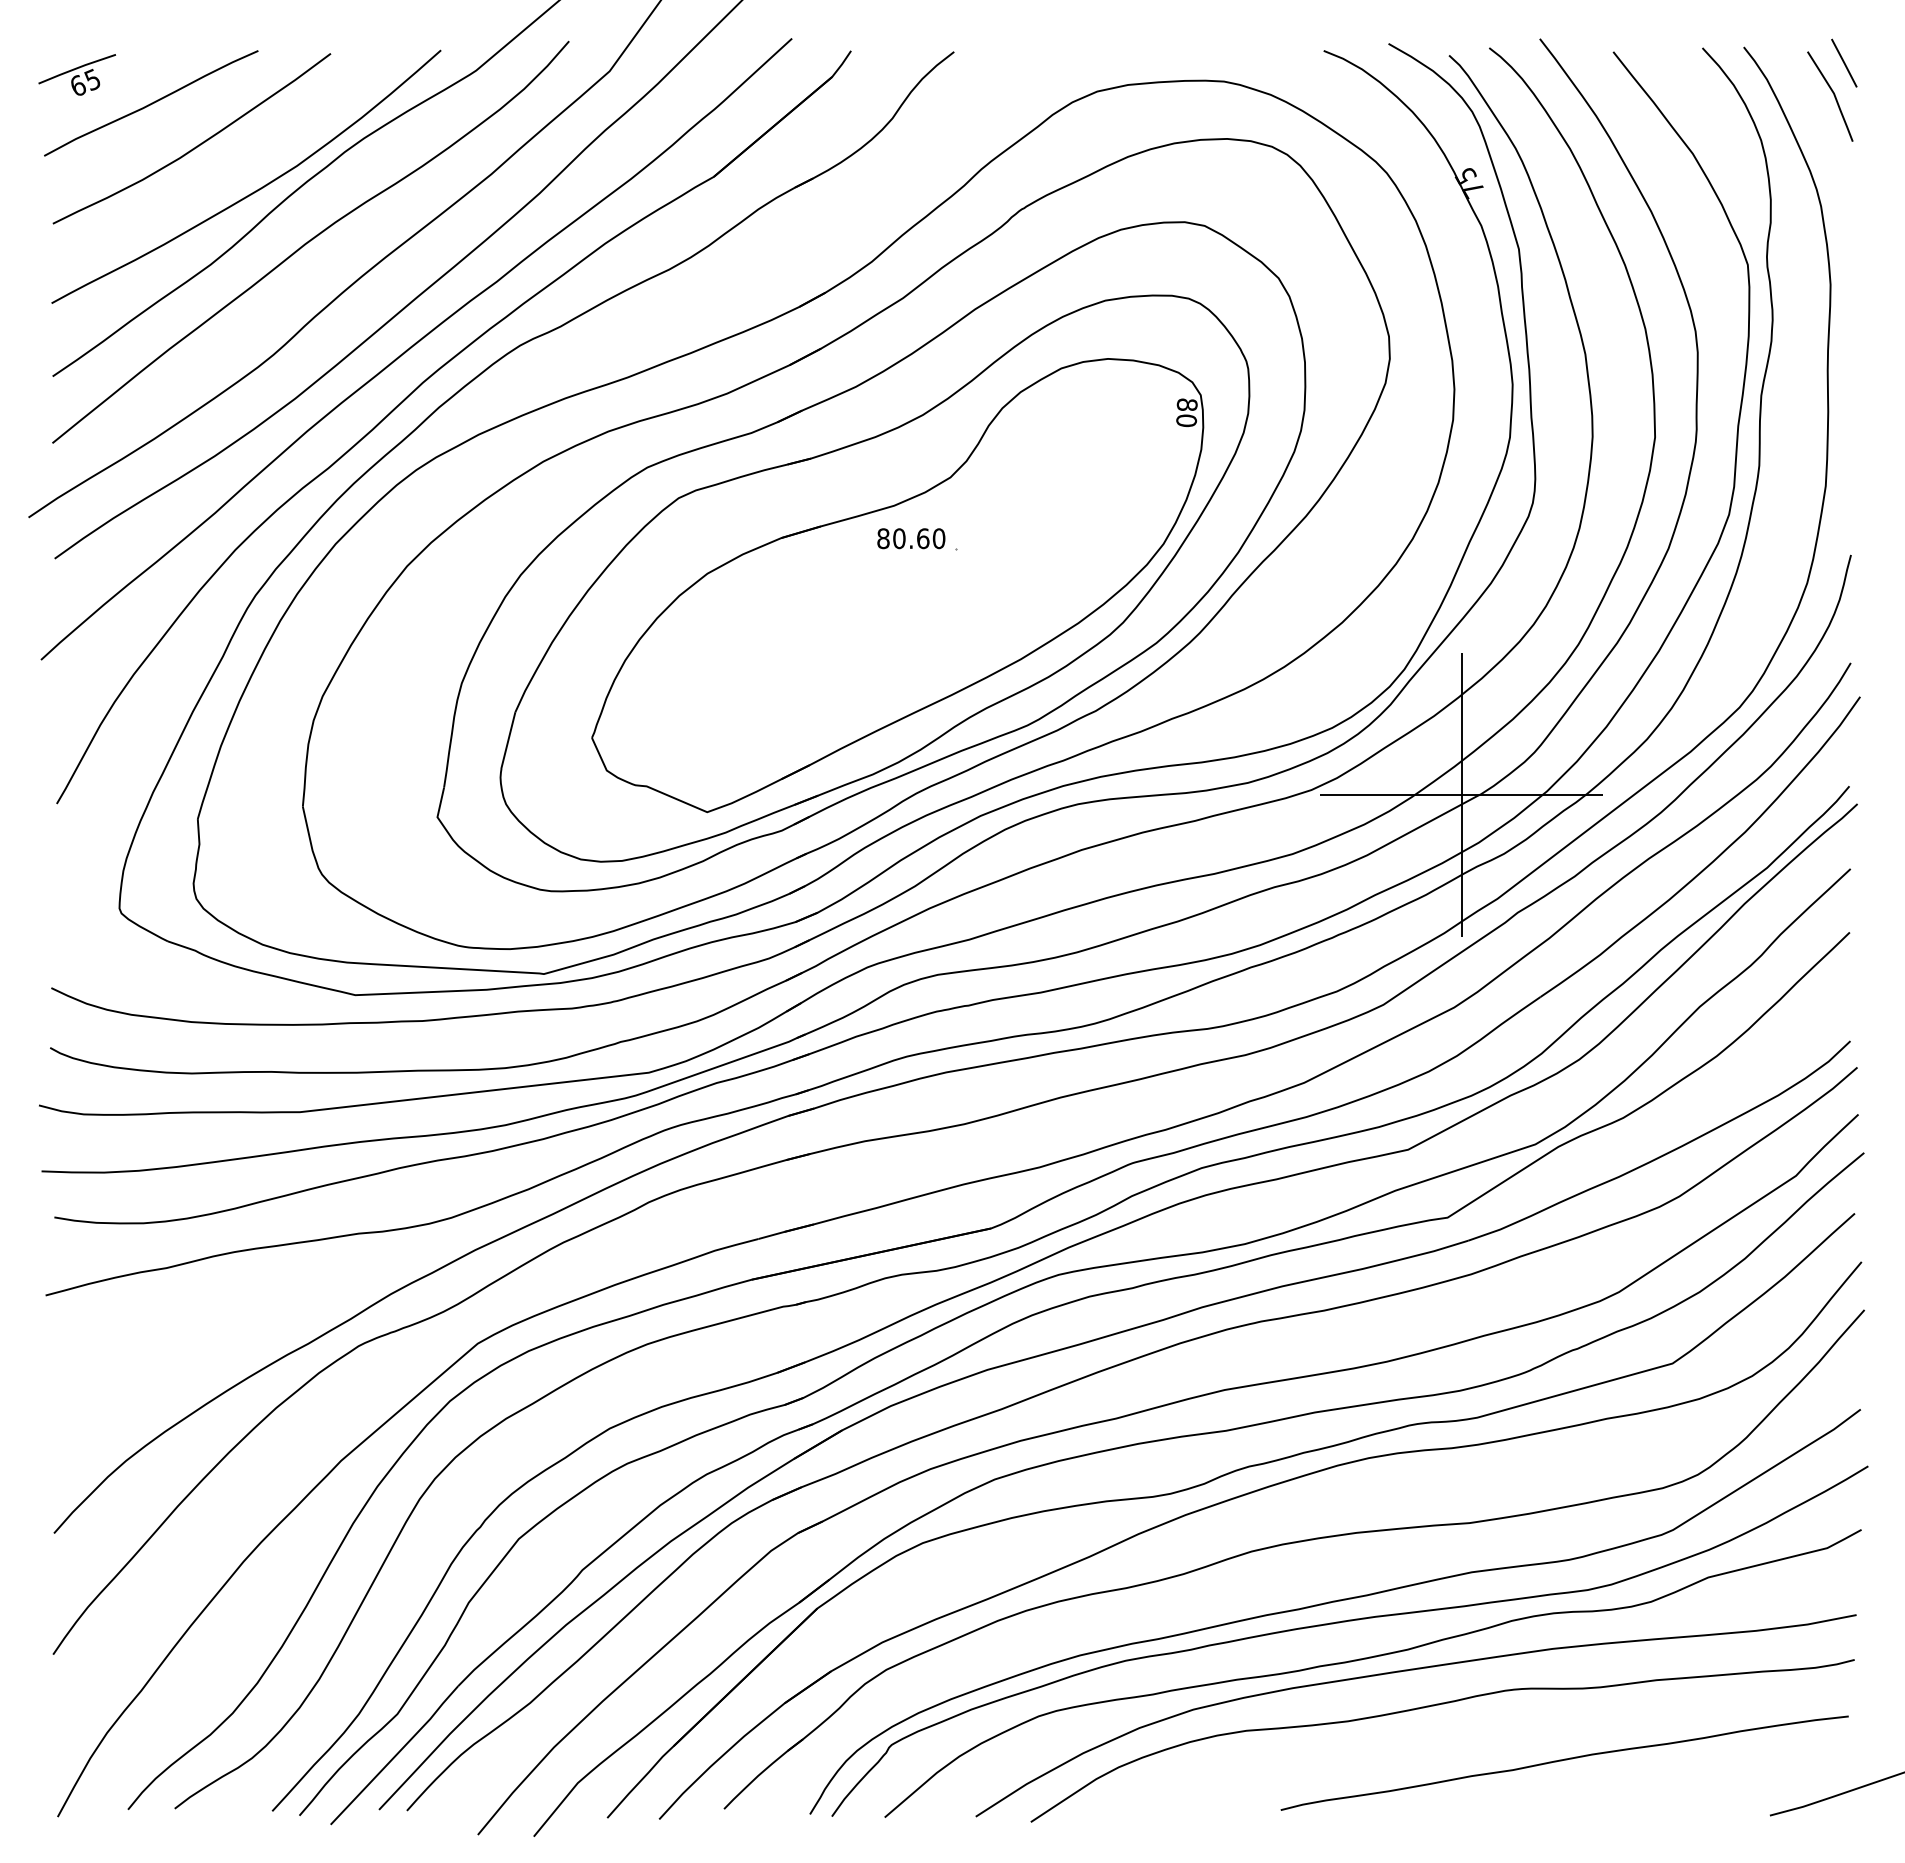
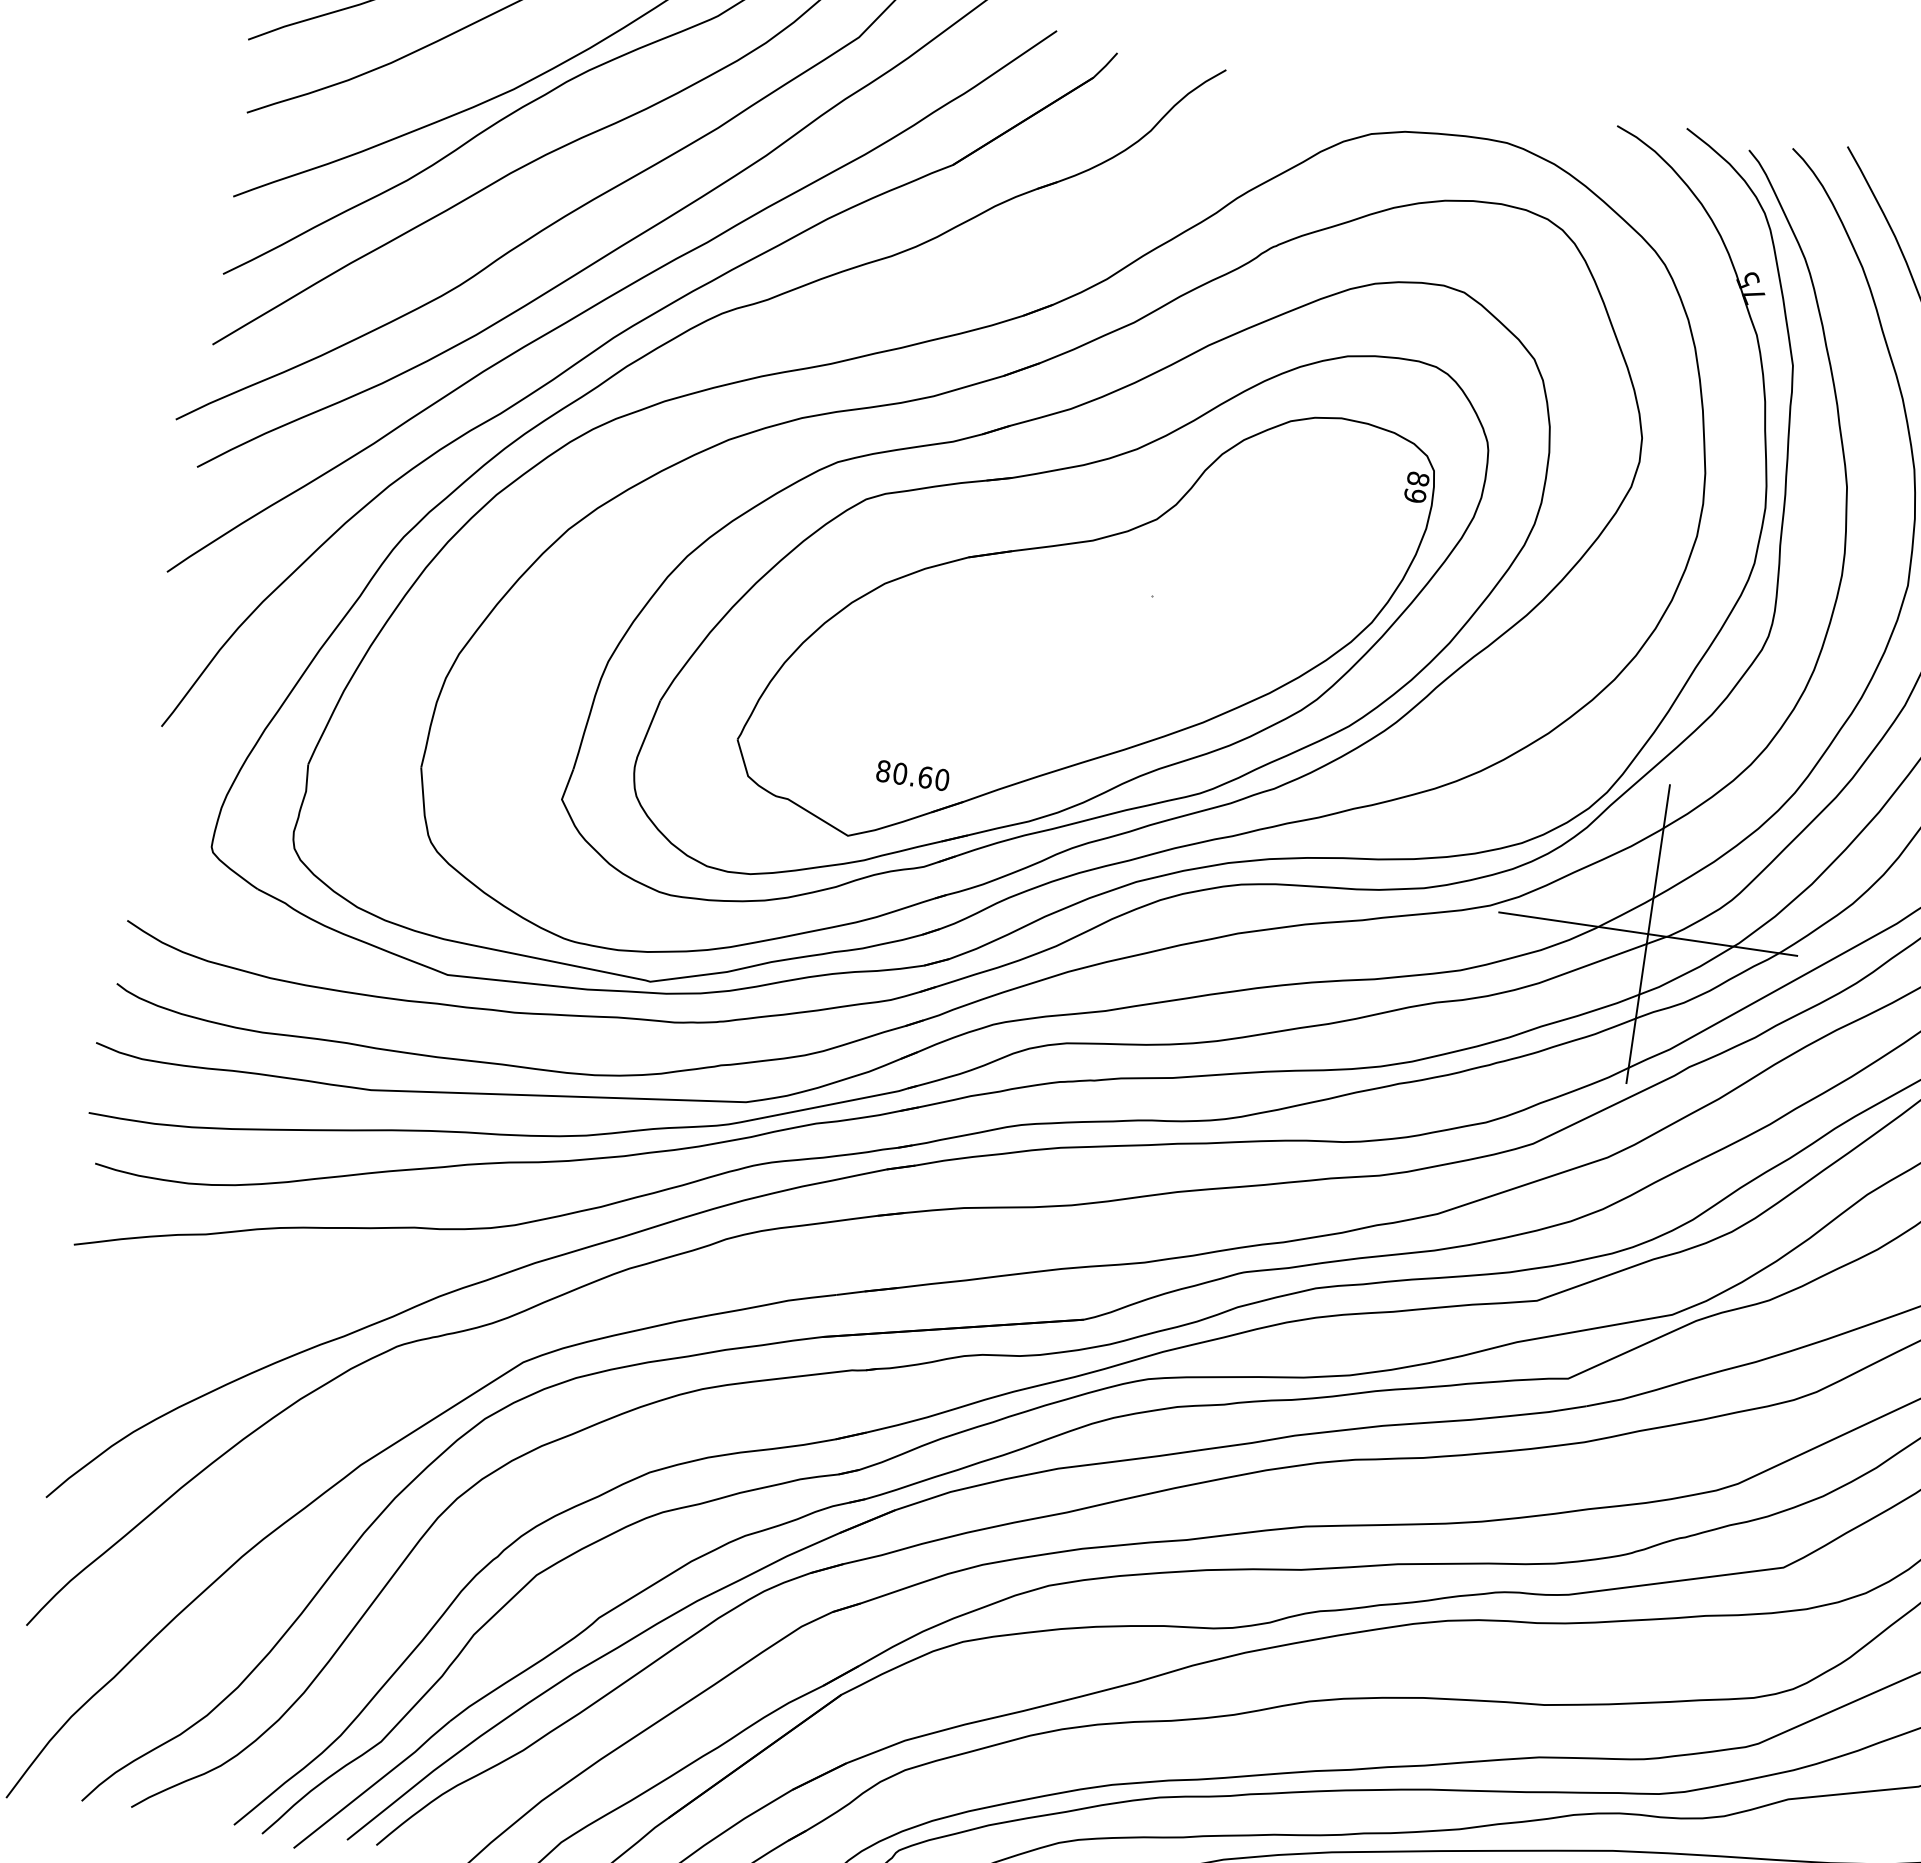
text: (1186, 420) -> (1415, 495), 80 -> 89
text: (911, 538) -> (913, 775), moved

